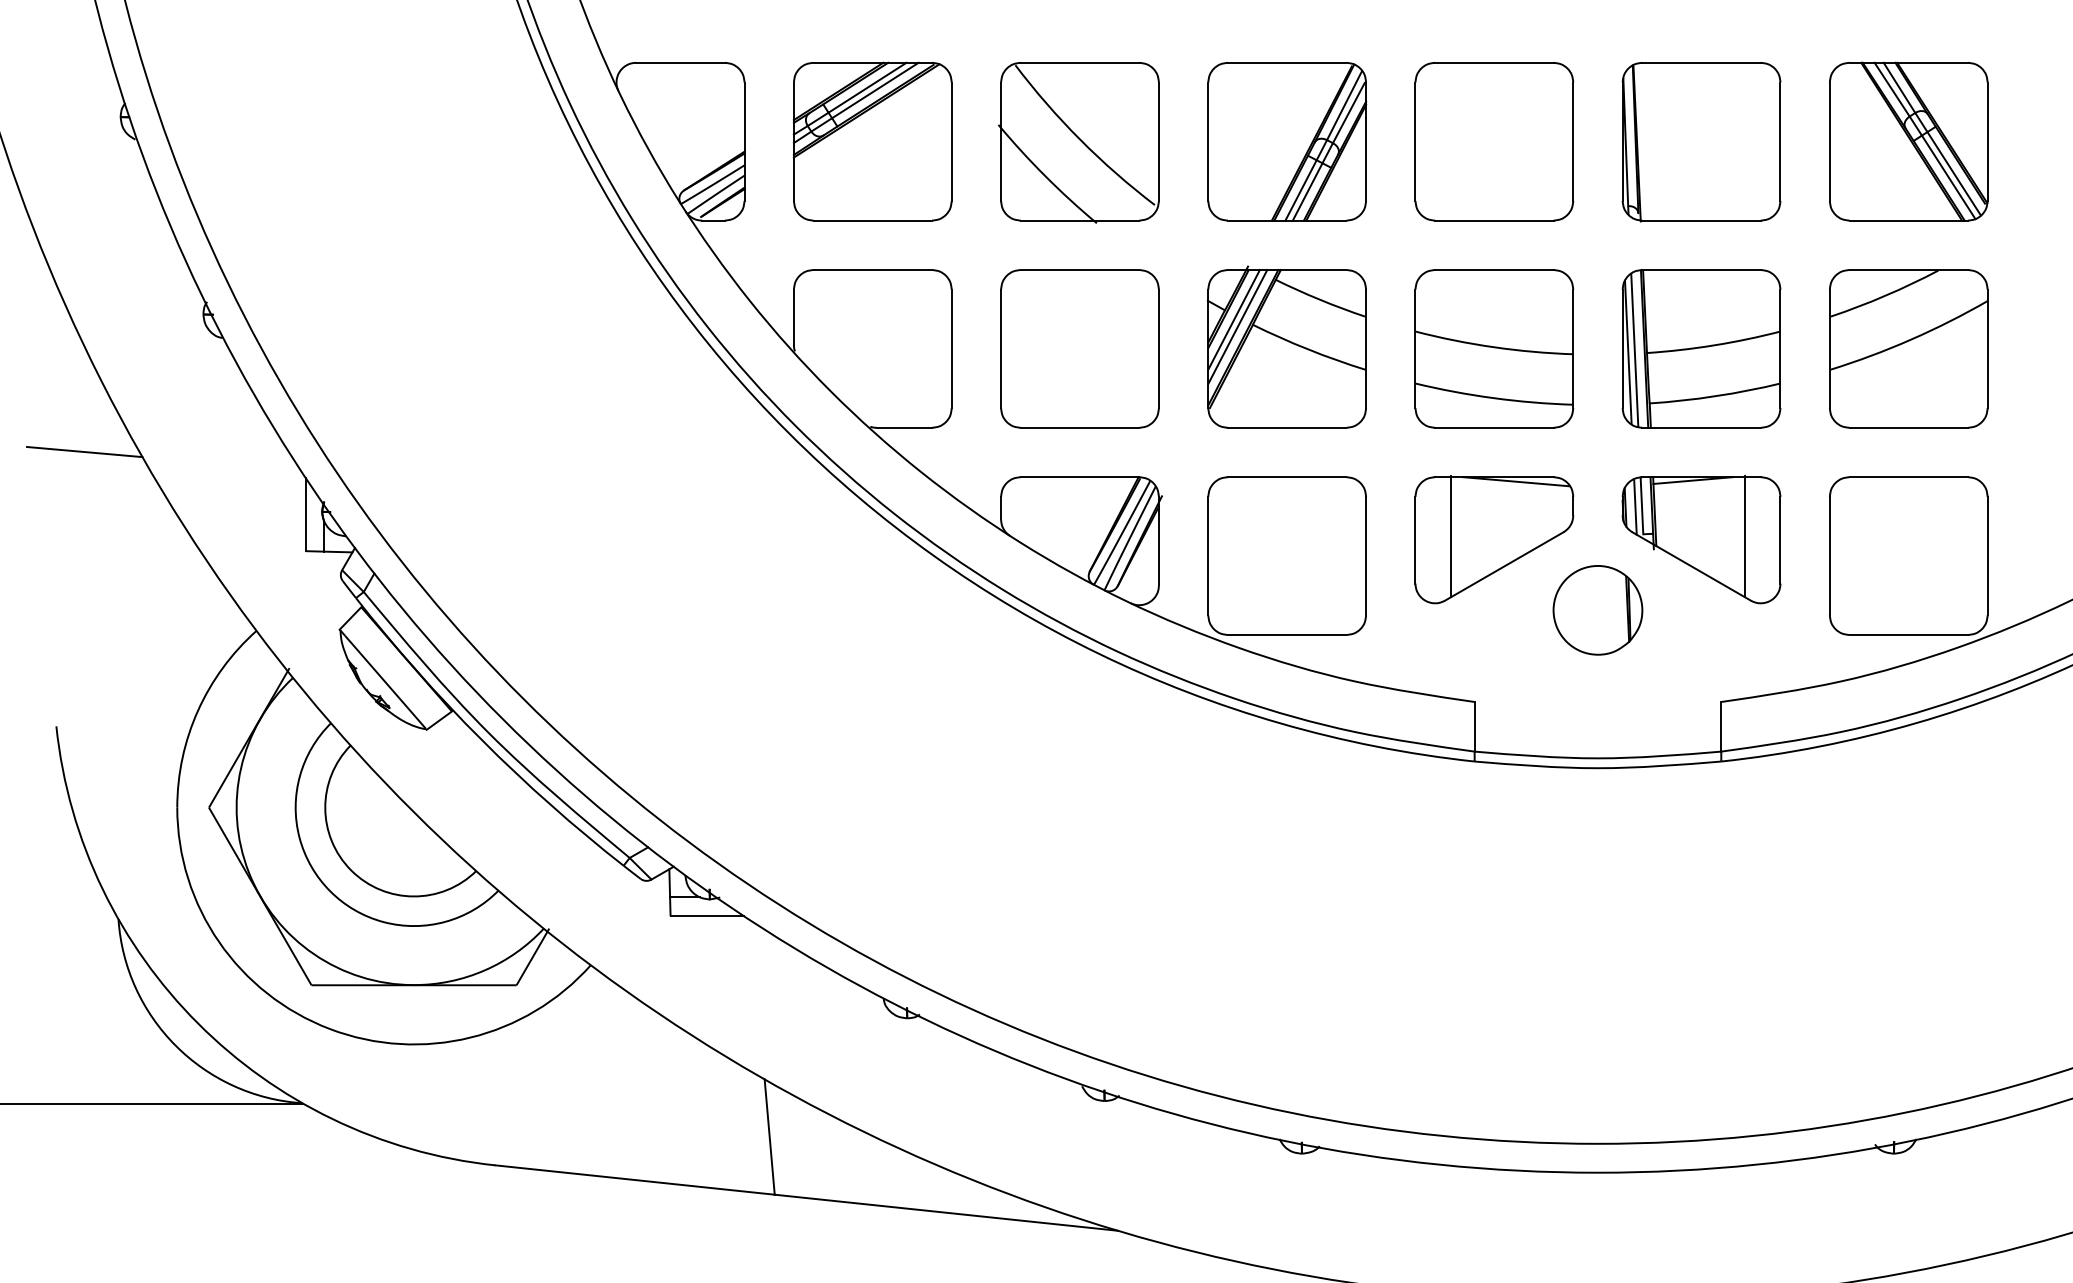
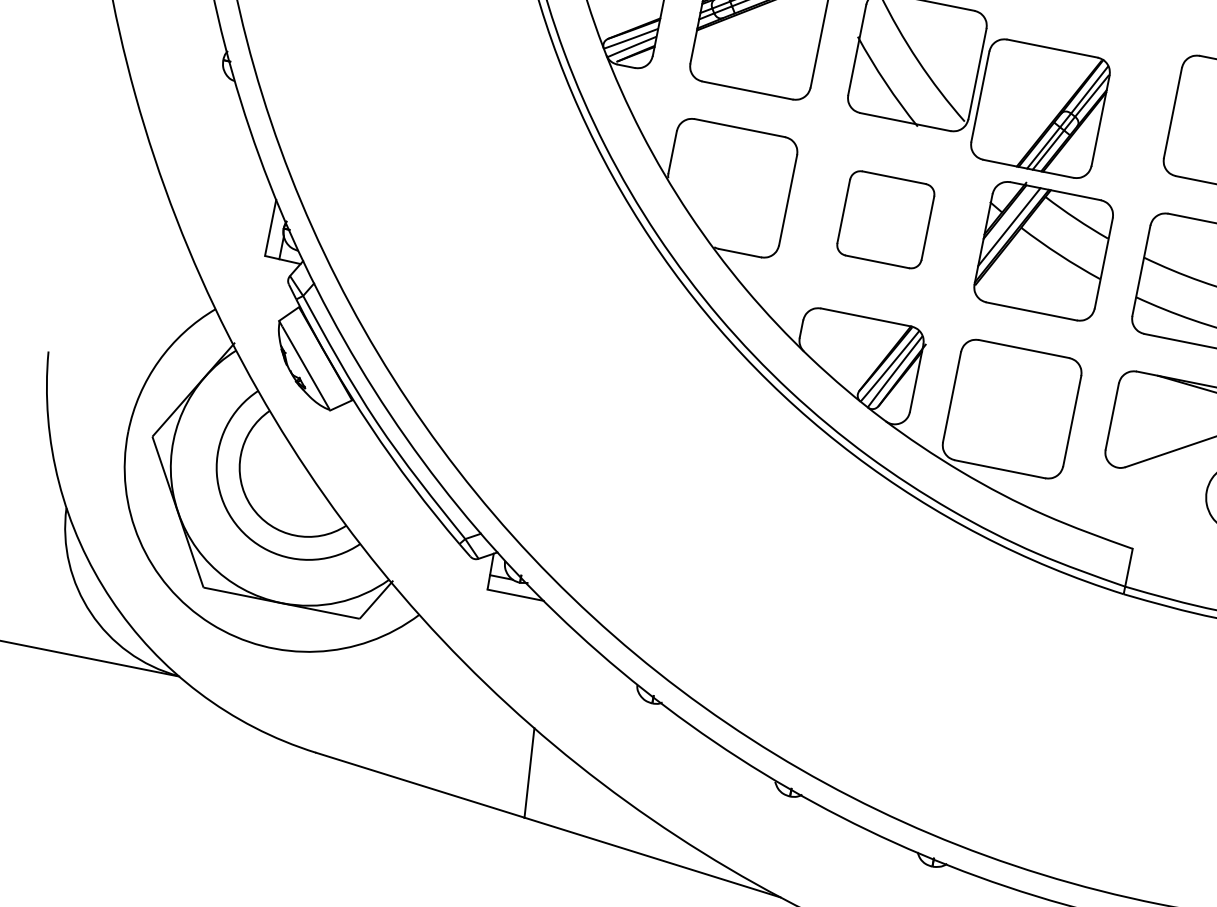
part: (1287, 141) -> (1040, 108), moved
line: (1233, 319) -> (1007, 220), removed
part: (1079, 348) -> (885, 219), size x0.7
line: (84, 452) -> (111, 147), removed
line: (1451, 536) -> (1140, 419), removed

